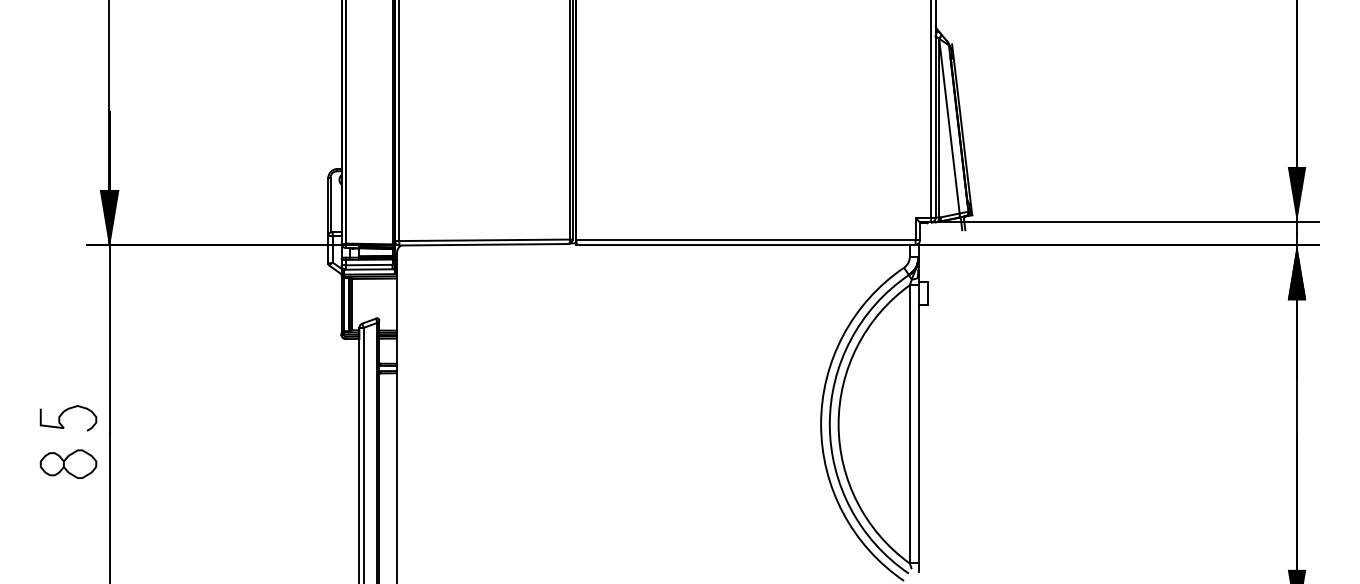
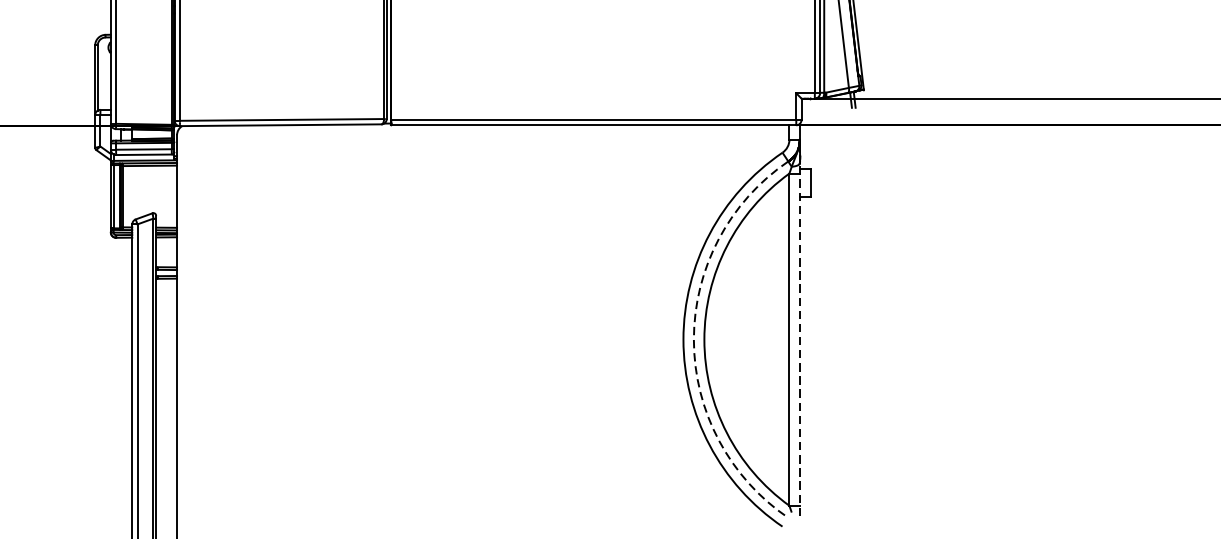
arc: (829, 424) -> (693, 339), solid -> dashed
line: (918, 424) -> (799, 339), solid -> dashed

